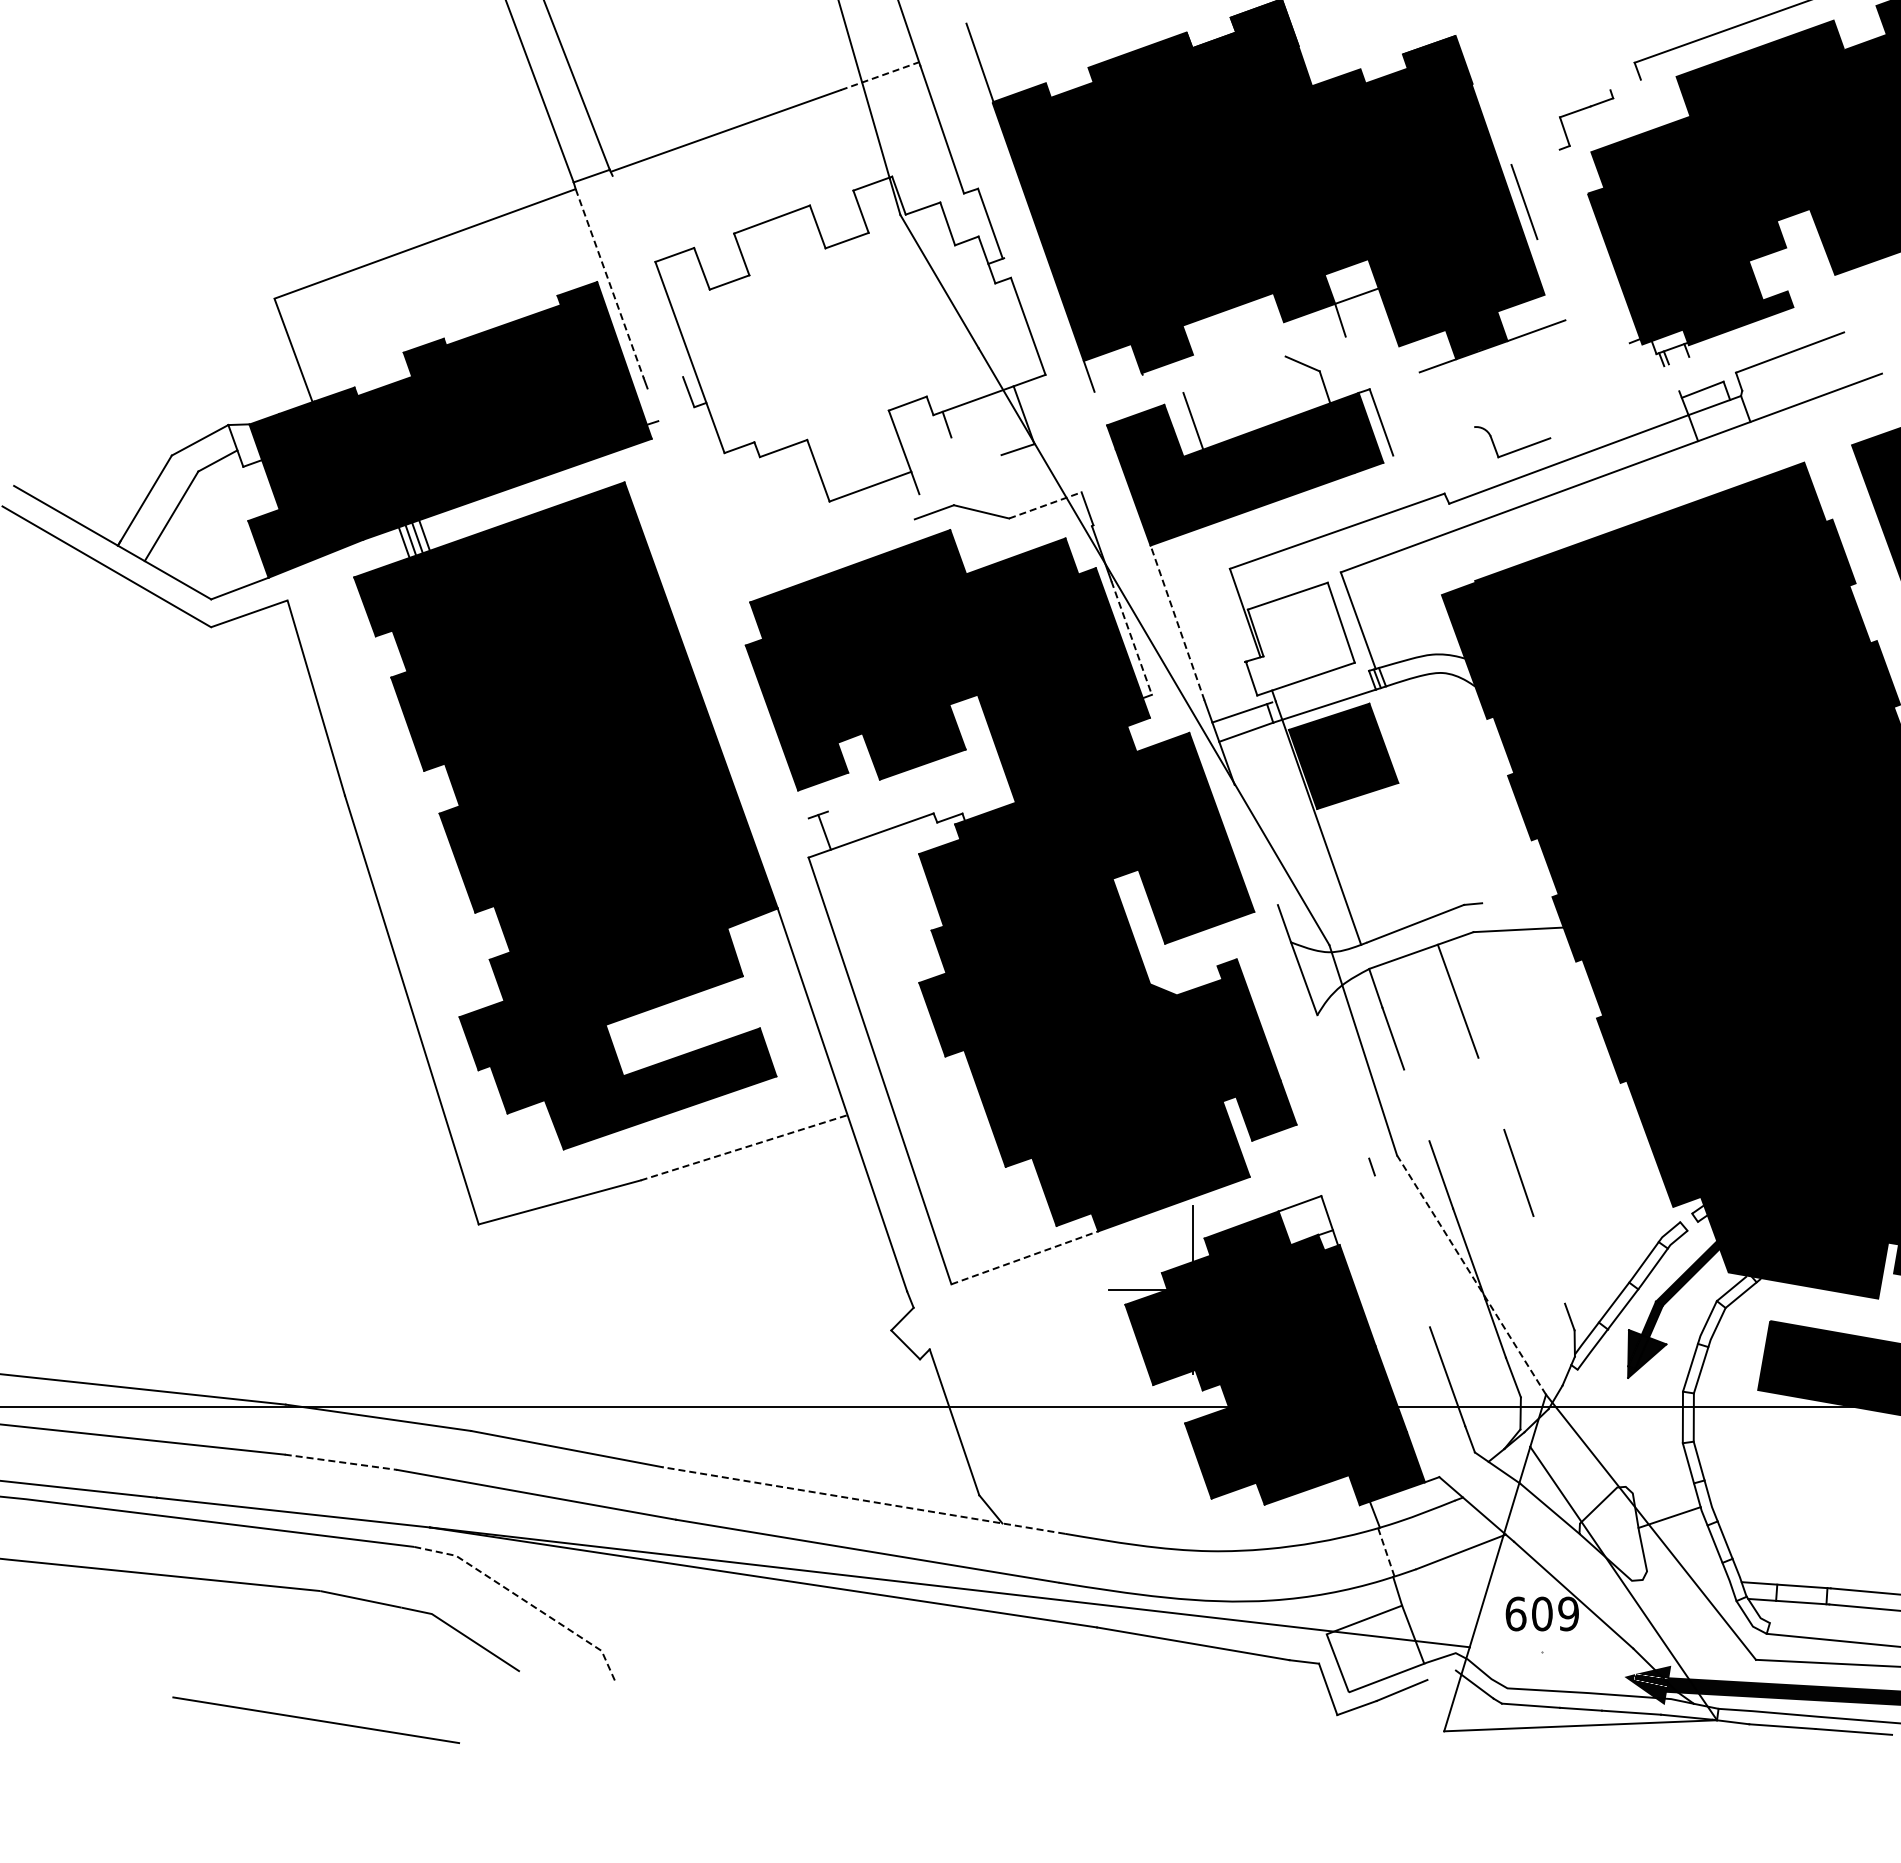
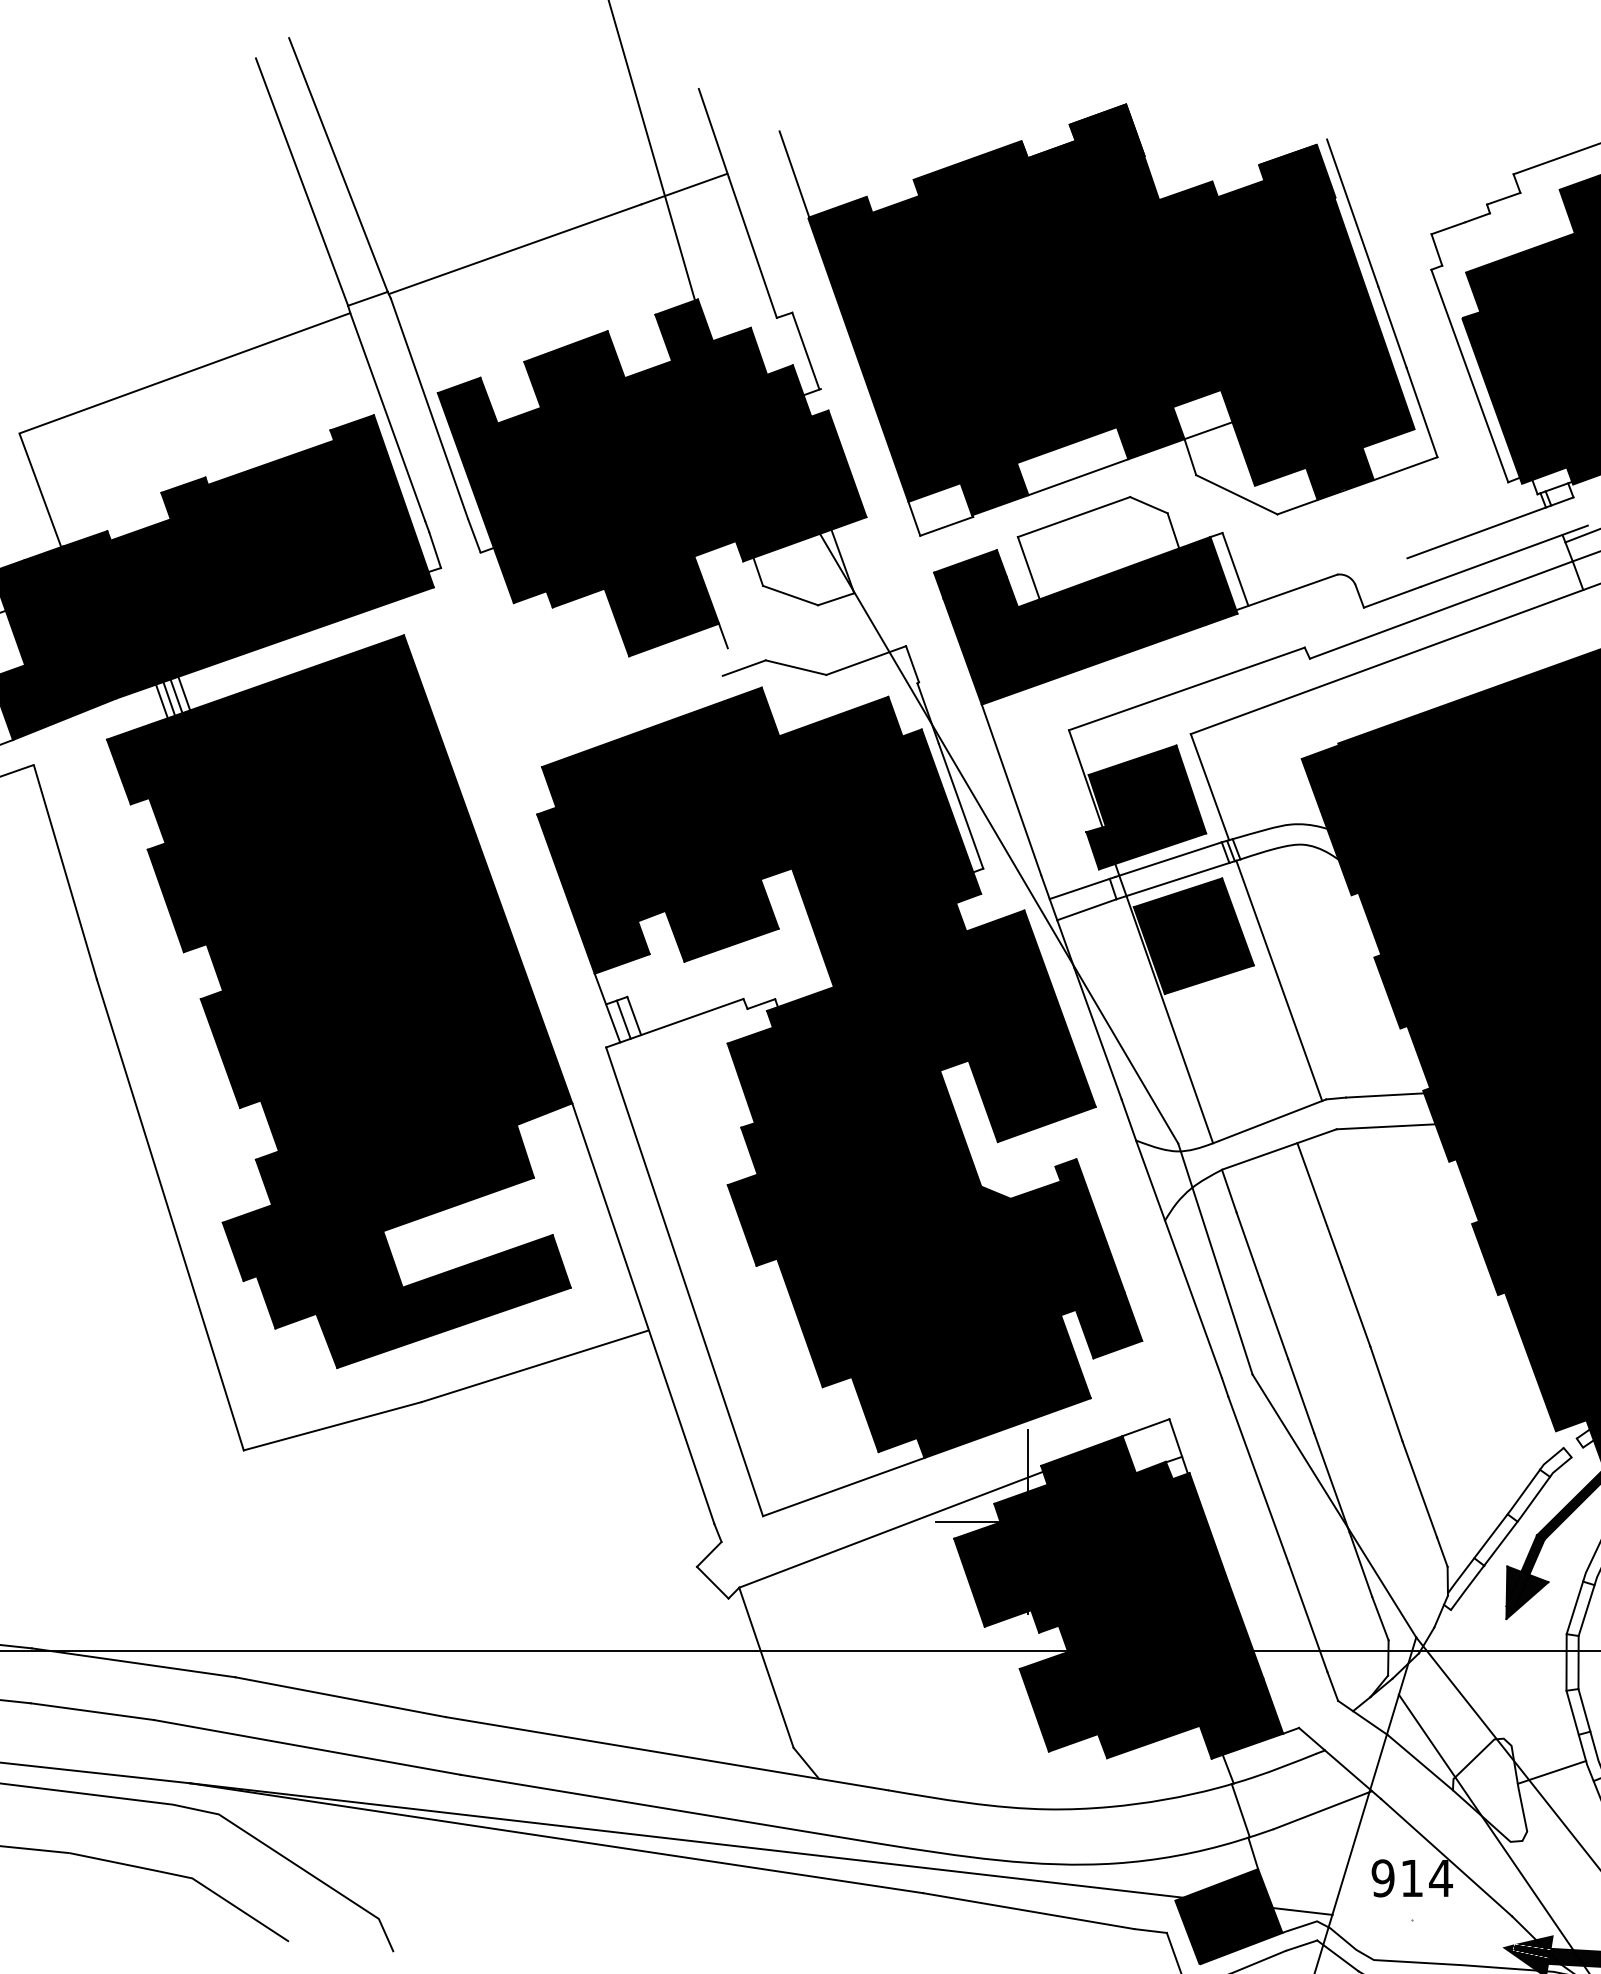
line: (879, 76) -> (684, 189), dashed -> solid
line: (1625, 84) -> (1503, 198), added
line: (1487, 97) -> (1351, 212), added
line: (1594, 246) -> (1469, 376), added
line: (647, 275) -> (429, 408), added
line: (1551, 279) -> (1422, 412), added
line: (609, 283) -> (387, 416), dashed -> solid
fill: (850, 338) -> (652, 477), added
line: (1238, 338) -> (1078, 477), added
line: (1382, 354) -> (1236, 494), added
line: (1234, 374) -> (1074, 516), added
line: (1118, 382) -> (946, 525), added
line: (1613, 384) -> (1490, 527), added
line: (652, 404) -> (434, 549), added
line: (1626, 410) -> (1504, 556), added
line: (1428, 443) -> (1287, 592), added
line: (976, 446) -> (790, 595), added
line: (1045, 505) -> (866, 660), dashed -> solid
line: (1177, 622) -> (1011, 789), dashed -> solid
line: (1131, 638) -> (960, 806), dashed -> solid
fill: (1299, 638) -> (1145, 806), added
line: (1320, 686) -> (1168, 859), added
line: (1421, 796) -> (1279, 980), added
line: (809, 821) -> (607, 1007), added
line: (833, 828) -> (633, 1015), added
line: (1255, 844) -> (1097, 1033), added
line: (1517, 901) -> (1384, 1095), added
line: (1343, 1086) -> (1193, 1298), added
line: (1491, 1093) -> (1356, 1306), added
line: (1416, 1105) -> (1273, 1319), added
line: (744, 1147) -> (535, 1365), dashed -> solid
line: (1401, 1251) -> (1257, 1480), added
line: (1025, 1257) -> (844, 1486), dashed -> solid
line: (1549, 1259) -> (1420, 1488), added
line: (1471, 1275) -> (1334, 1506), dashed -> solid
line: (1067, 1296) -> (890, 1529), added
line: (340, 1462) -> (91, 1711), dashed -> solid
line: (863, 1500) -> (666, 1753), dashed -> solid
line: (1386, 1552) -> (1240, 1810), dashed -> solid
line: (525, 1601) -> (295, 1864), dashed -> solid
text: (1542, 1613) -> (1412, 1877), 609 -> 914
fill: (1375, 1648) -> (1228, 1916), added
line: (1441, 1674) -> (1301, 1944), added

